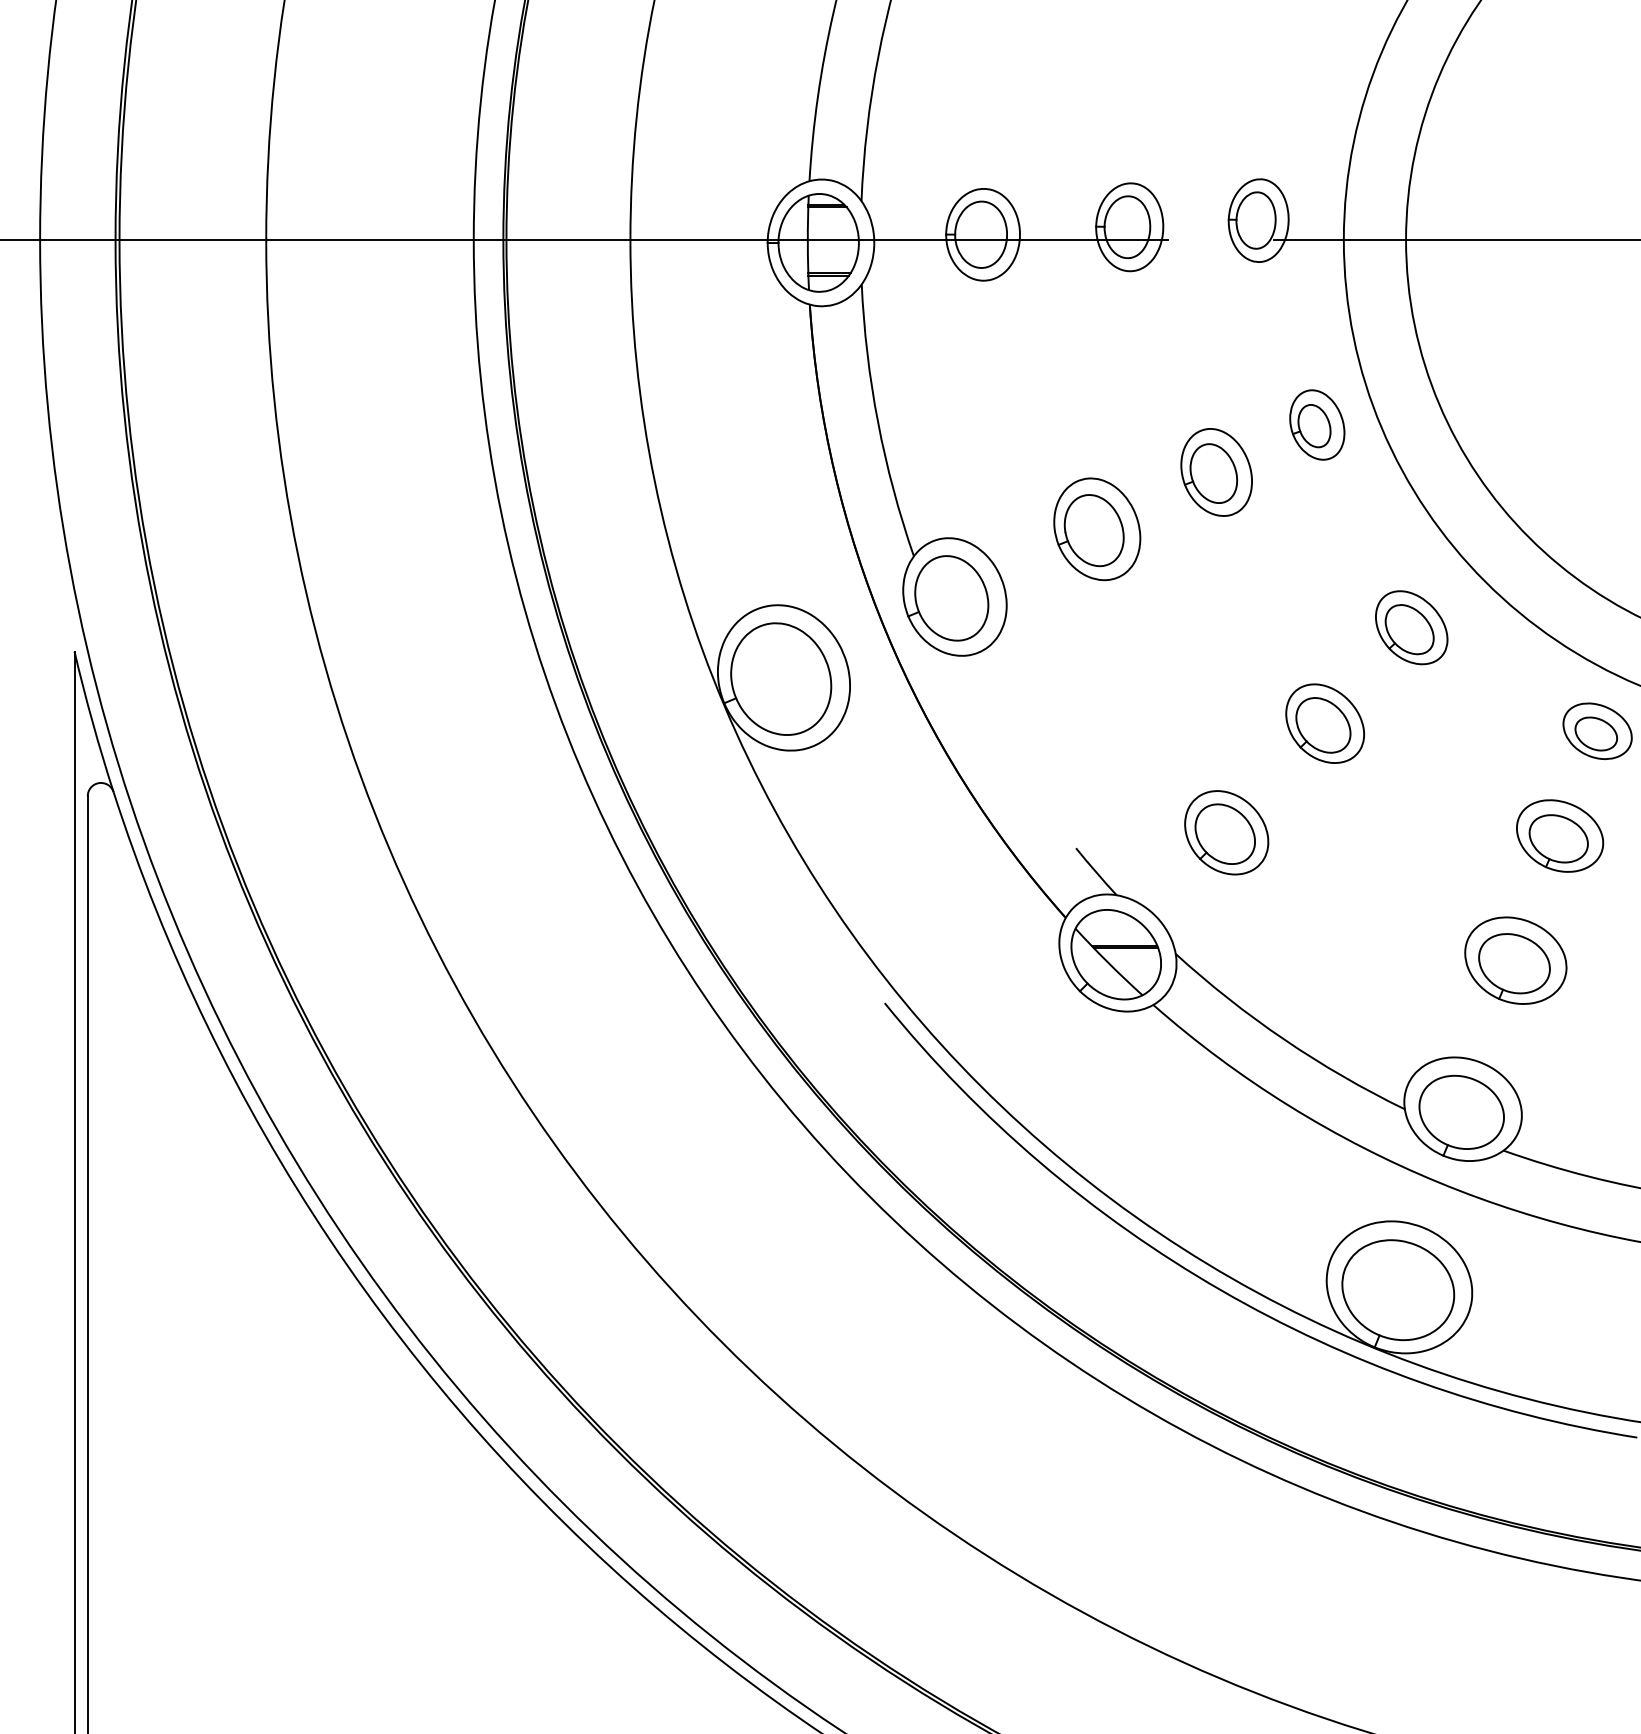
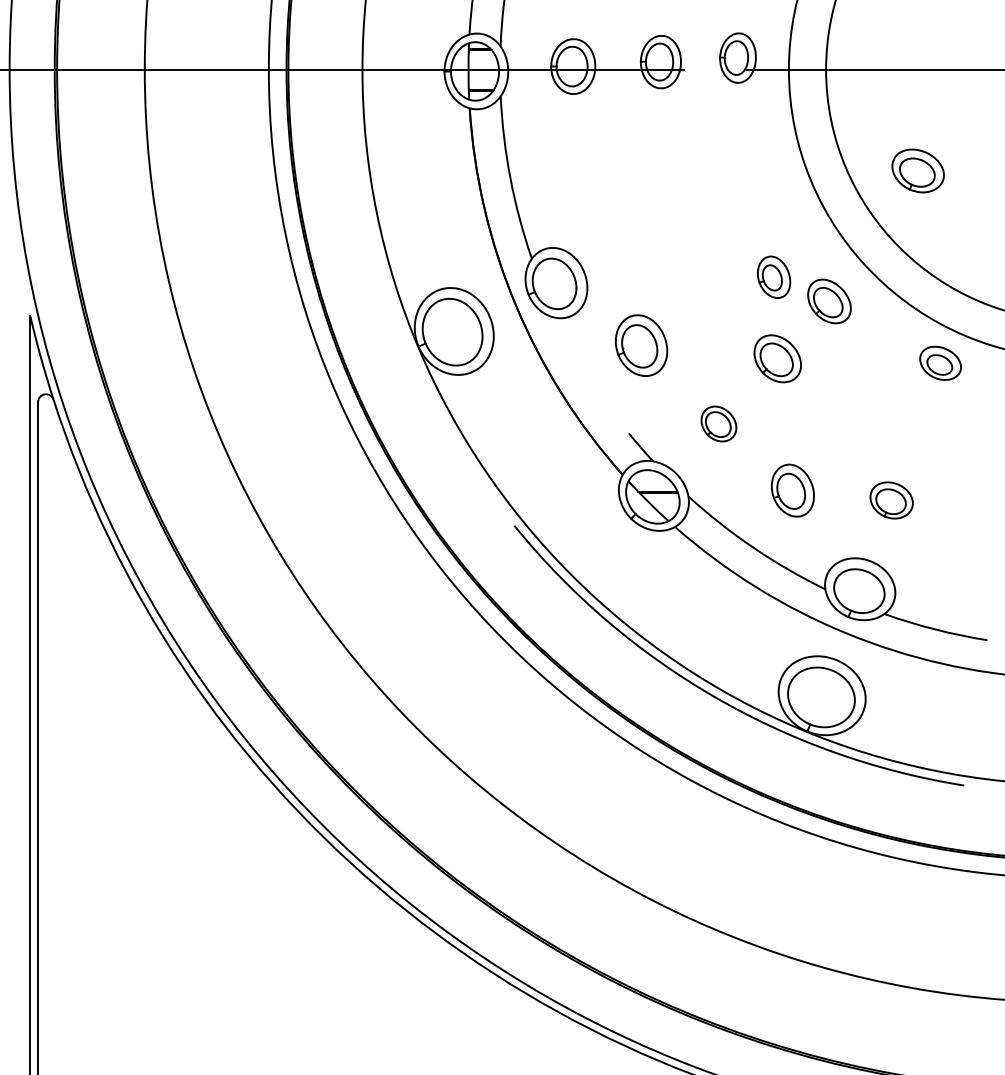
part: (1318, 423) -> (774, 276), moved
part: (1215, 472) -> (792, 490), moved
part: (1097, 529) -> (641, 345), moved
part: (1226, 831) -> (718, 423), size x0.7
part: (1558, 835) -> (917, 170), moved
part: (1515, 960) -> (891, 500), size x0.7

